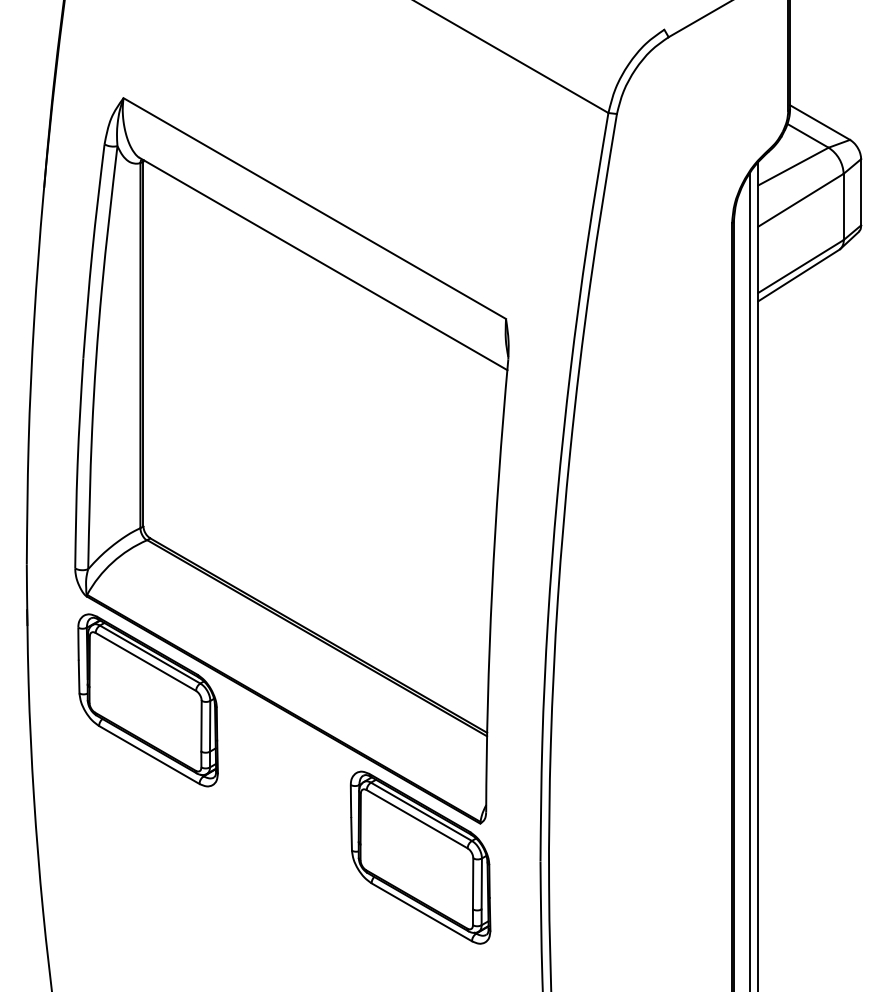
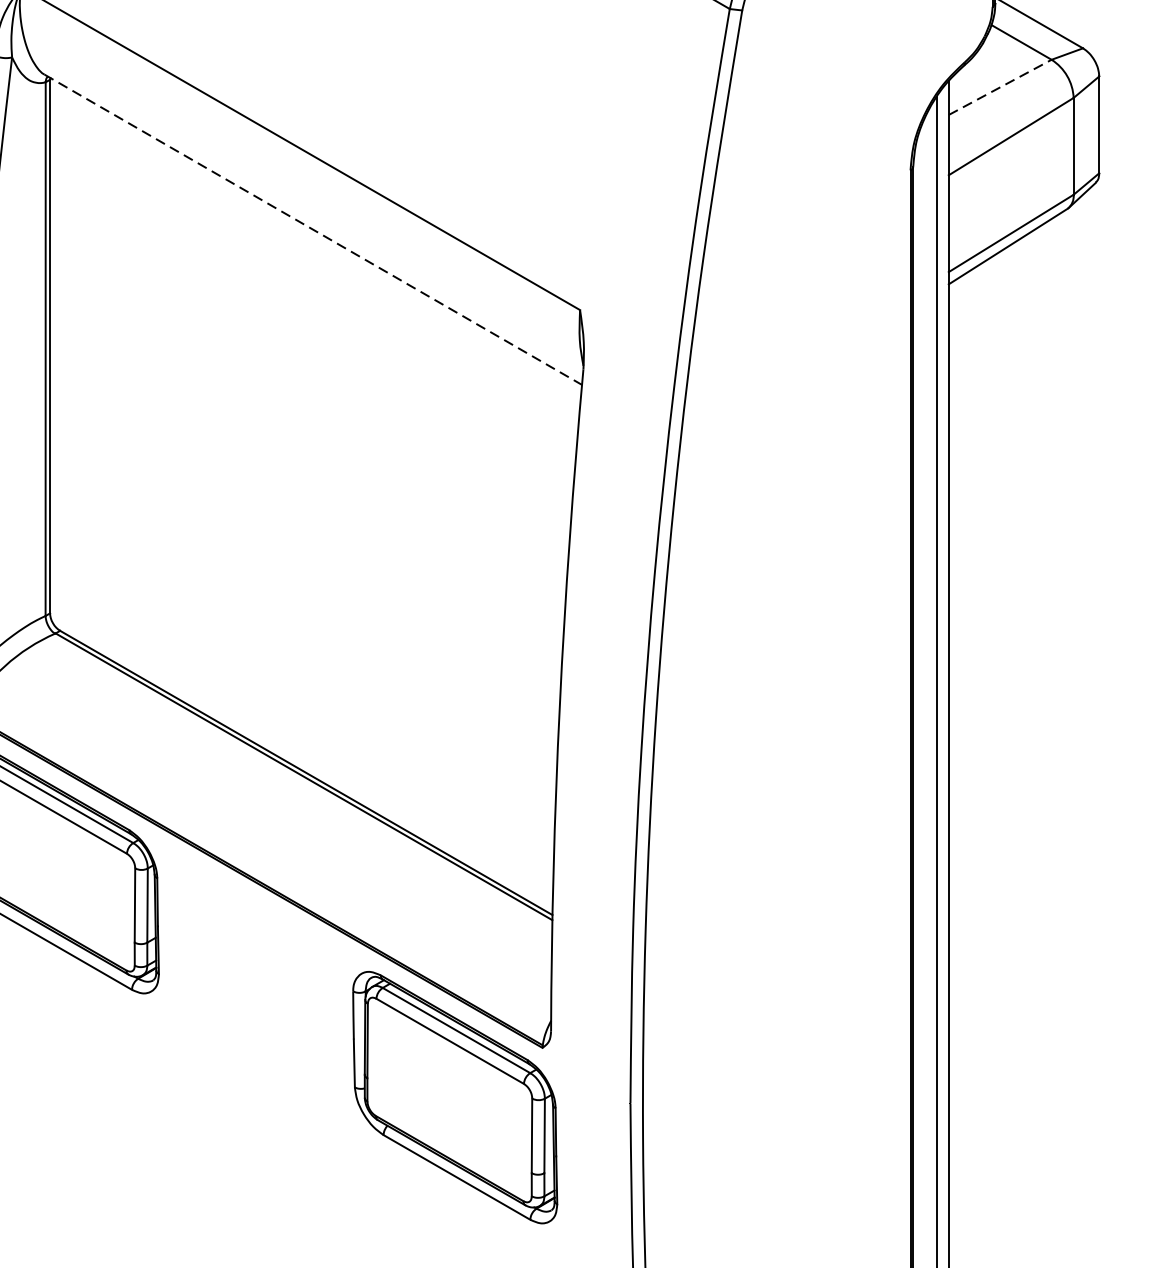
line: (793, 166) -> (1000, 87), solid -> dashed
line: (324, 264) -> (314, 230), solid -> dashed

